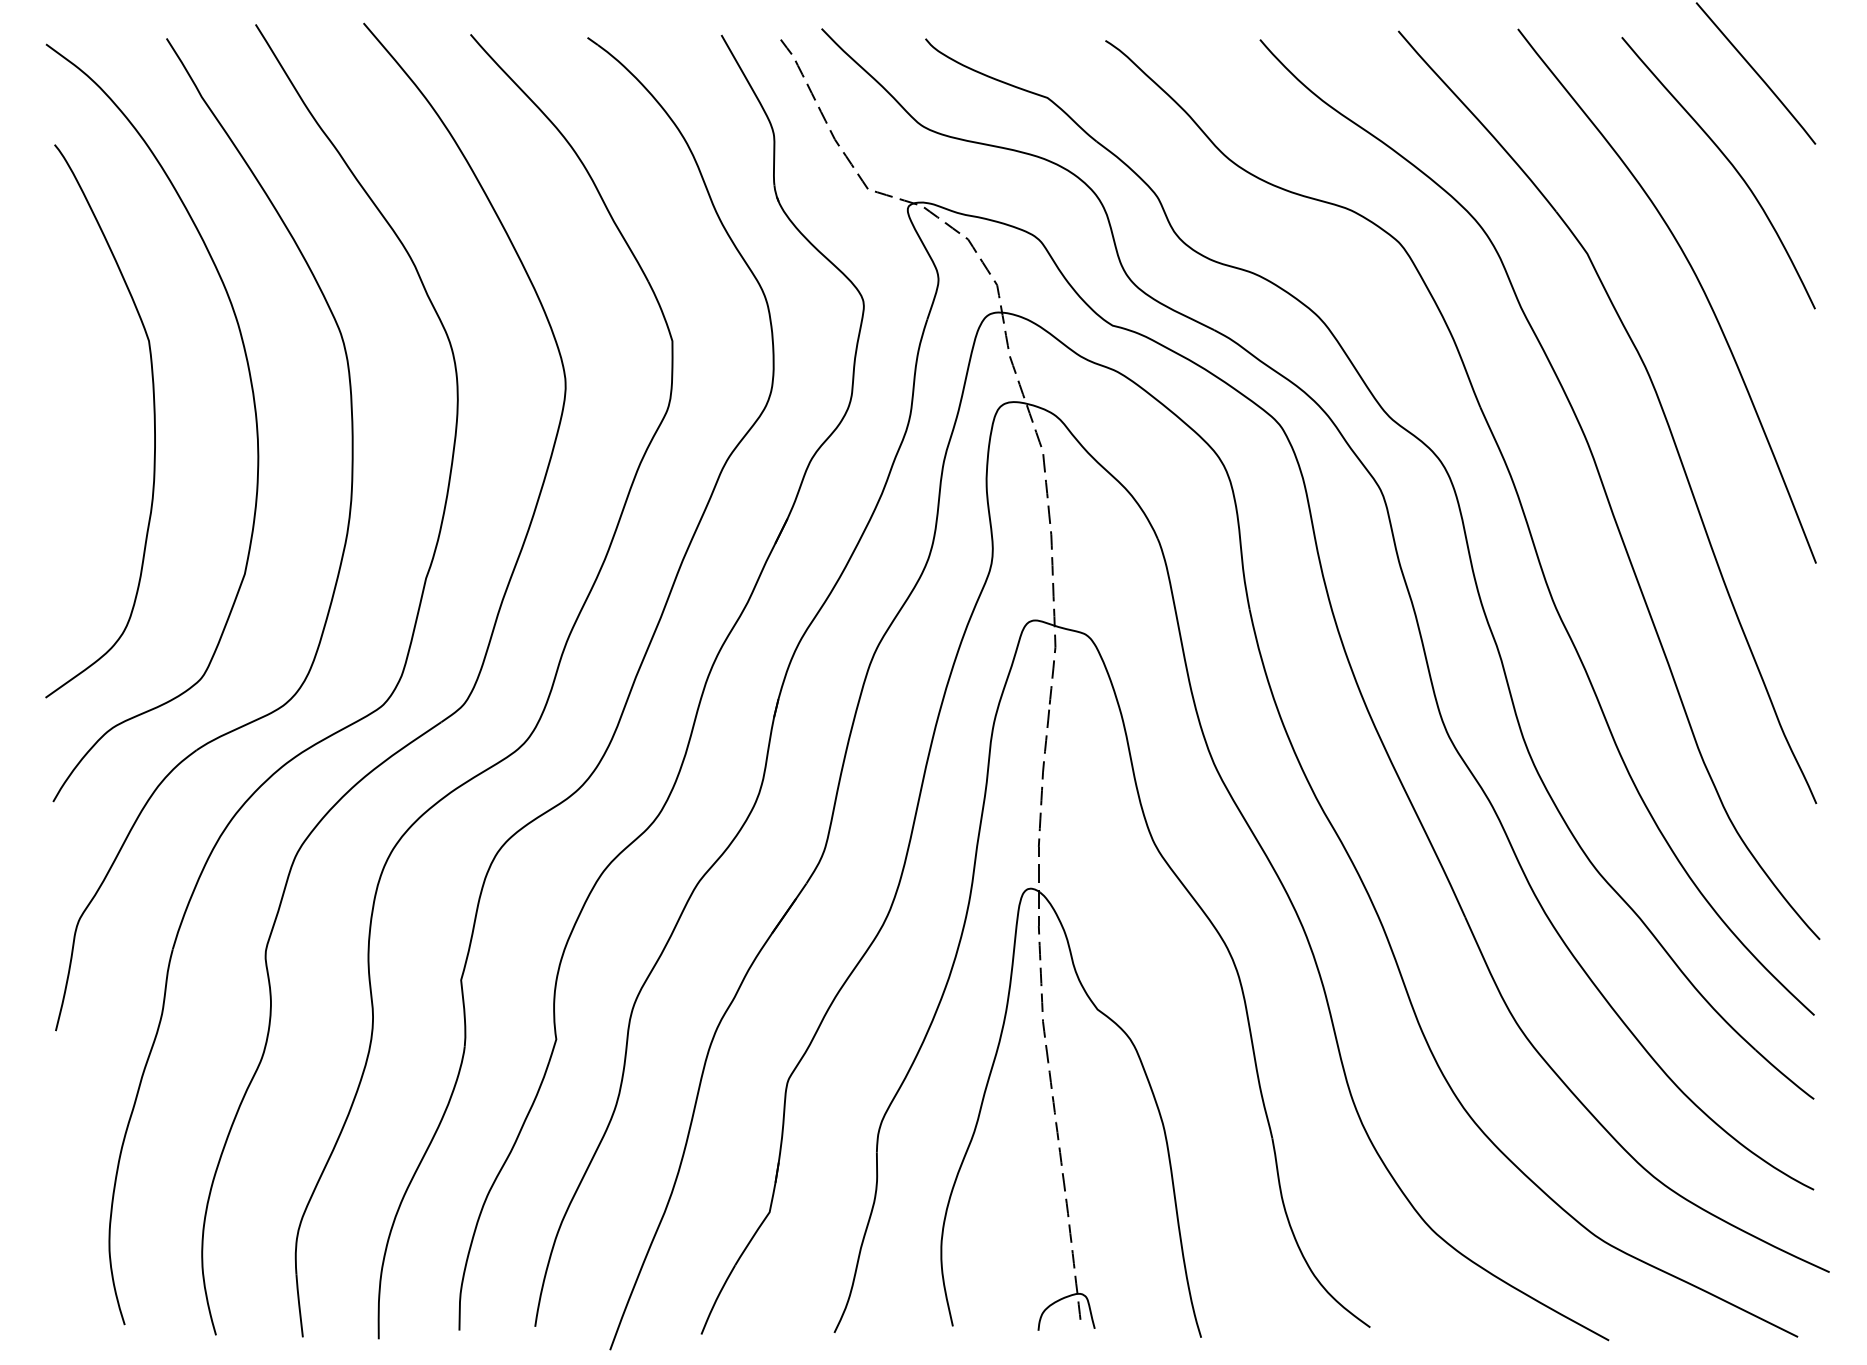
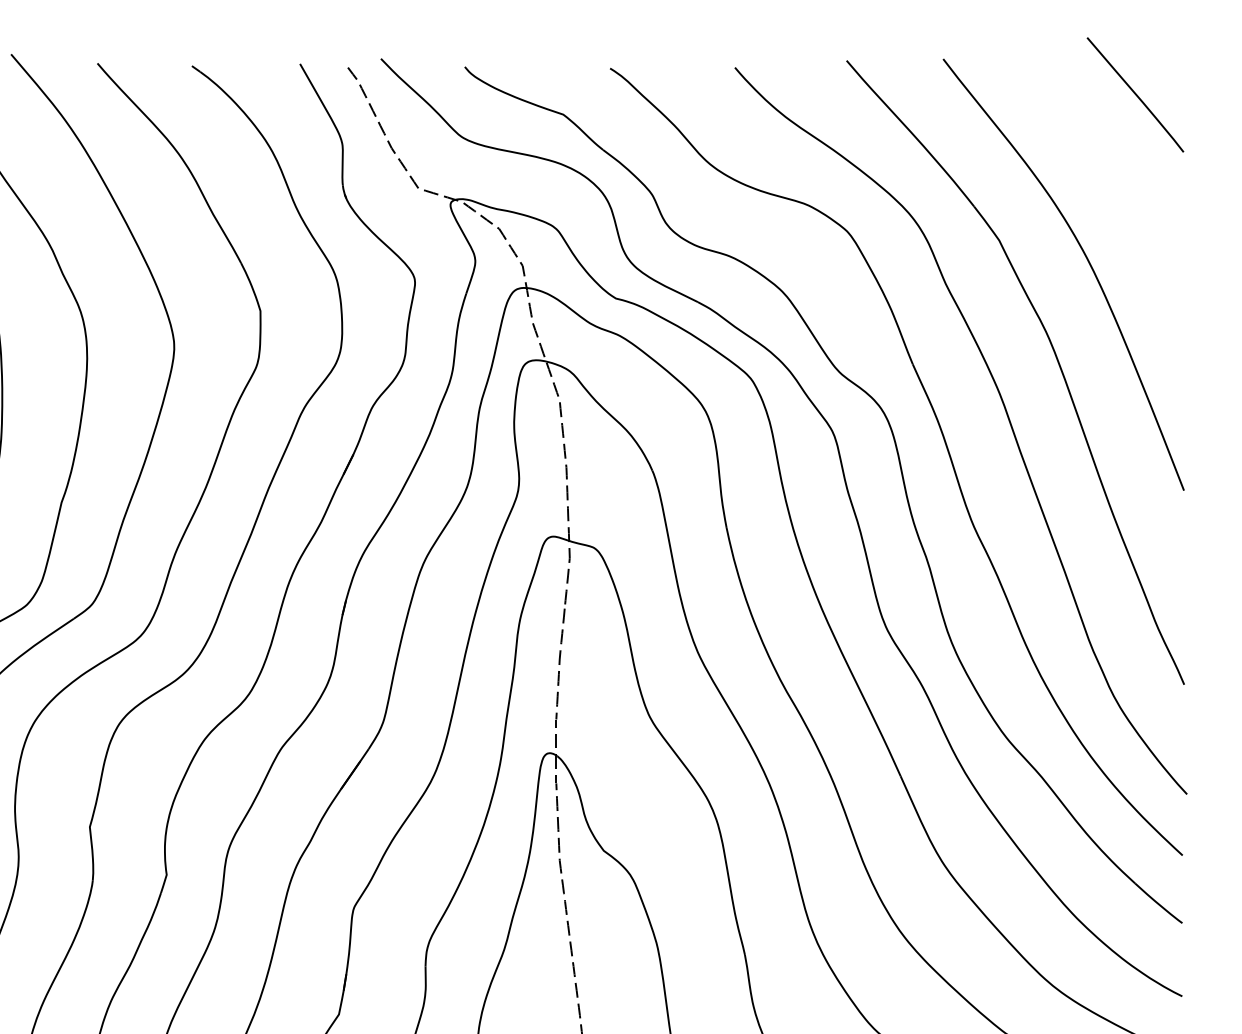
curve: (1729, 163) -> (1114, 167), removed

